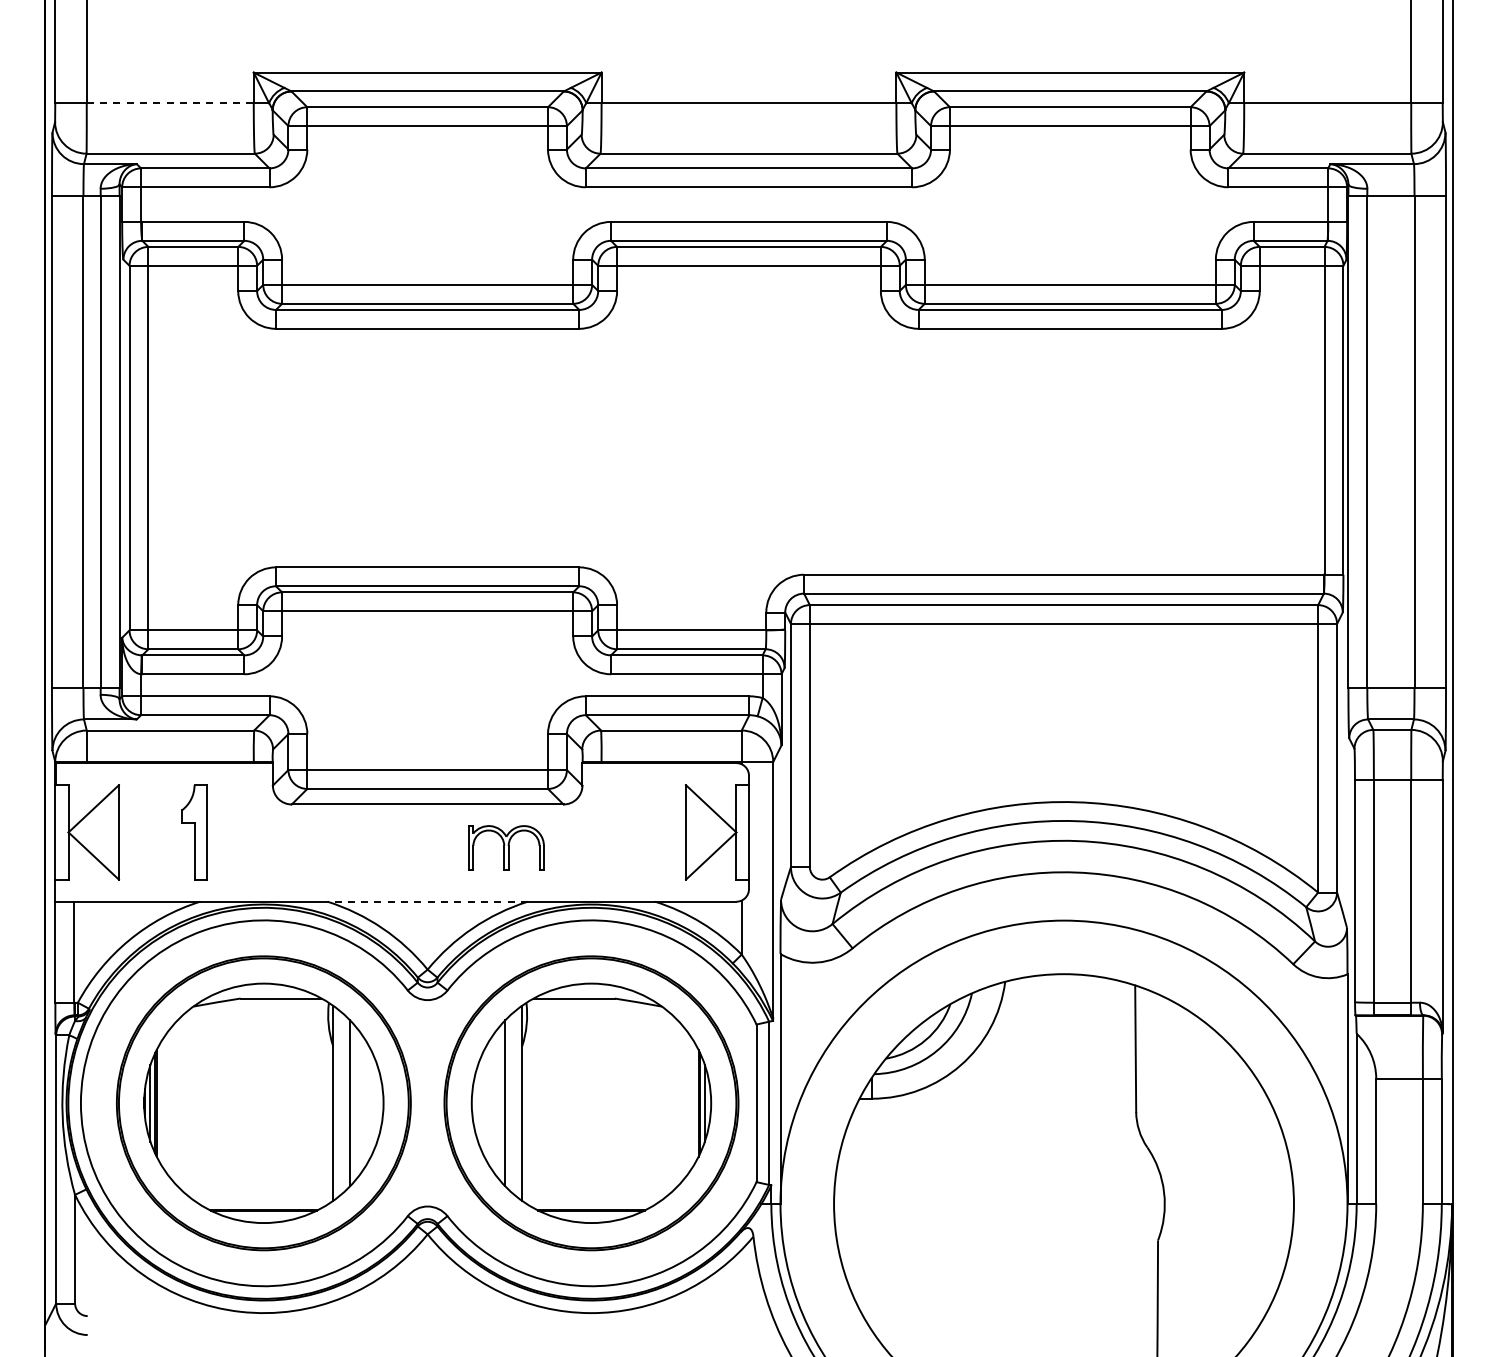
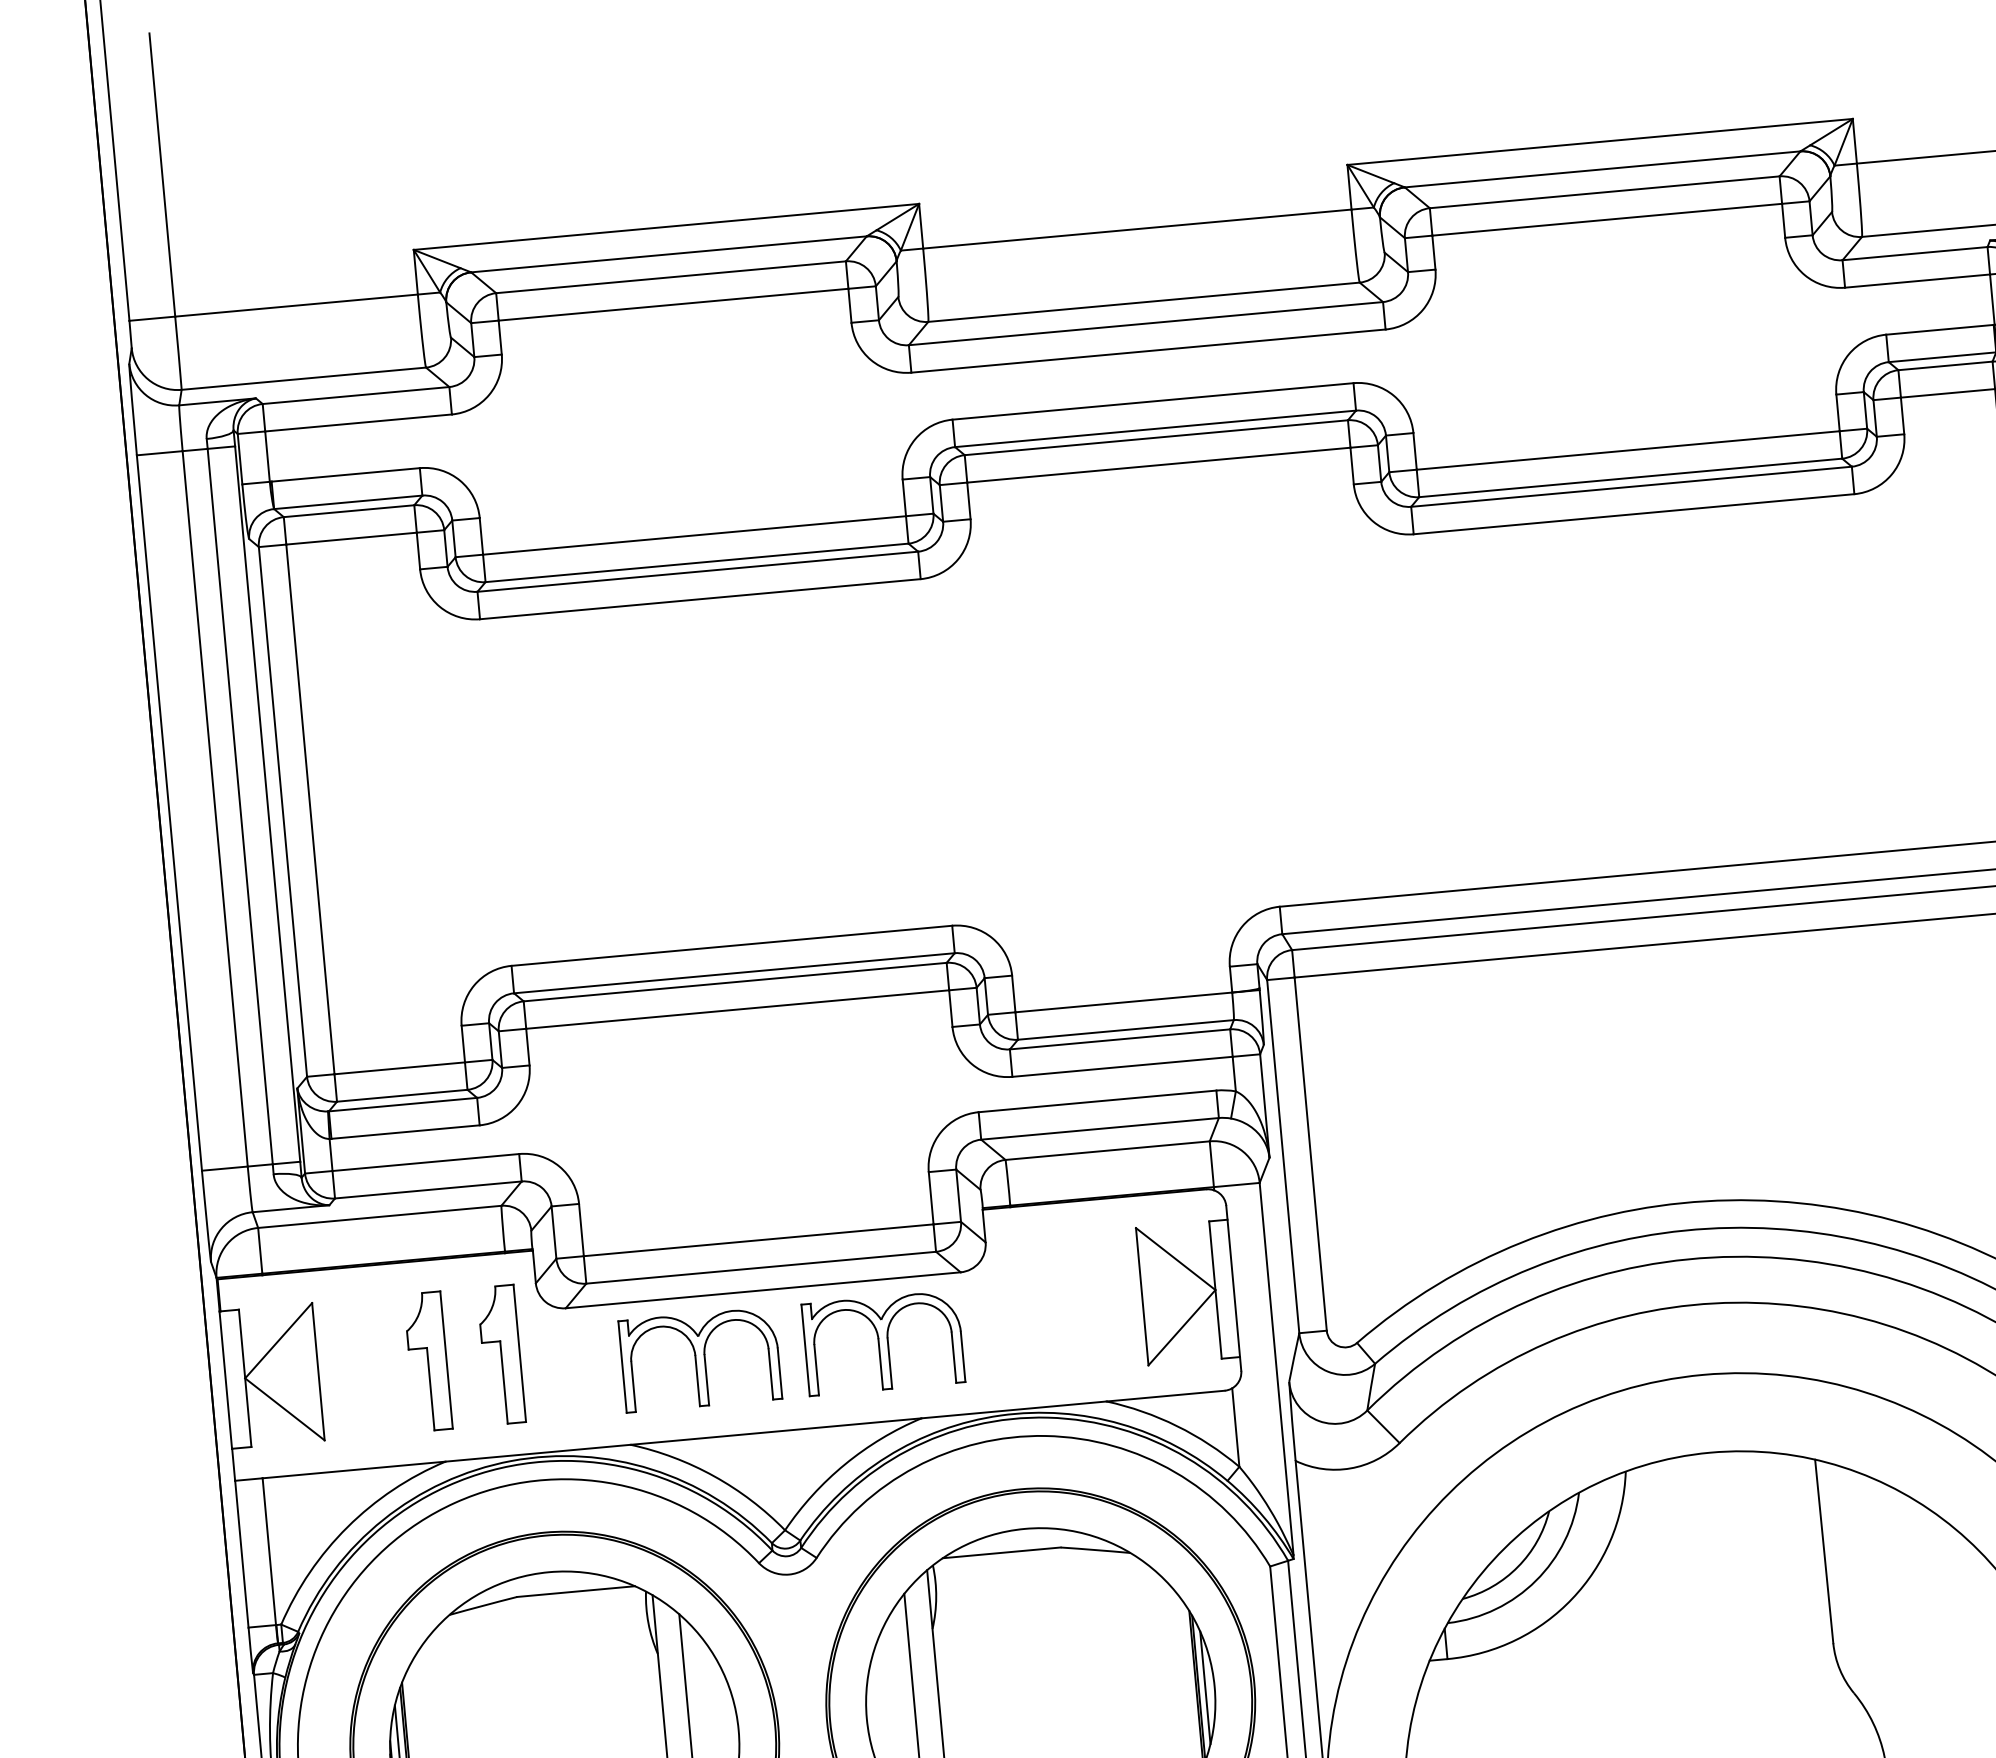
line: (170, 103) -> (296, 305), dashed -> solid
part: (244, 832) -> (500, 1355), added
part: (380, 847) -> (700, 1359), added
part: (506, 847) -> (883, 1342), size x1.43
line: (427, 901) -> (775, 1431), dashed -> solid

